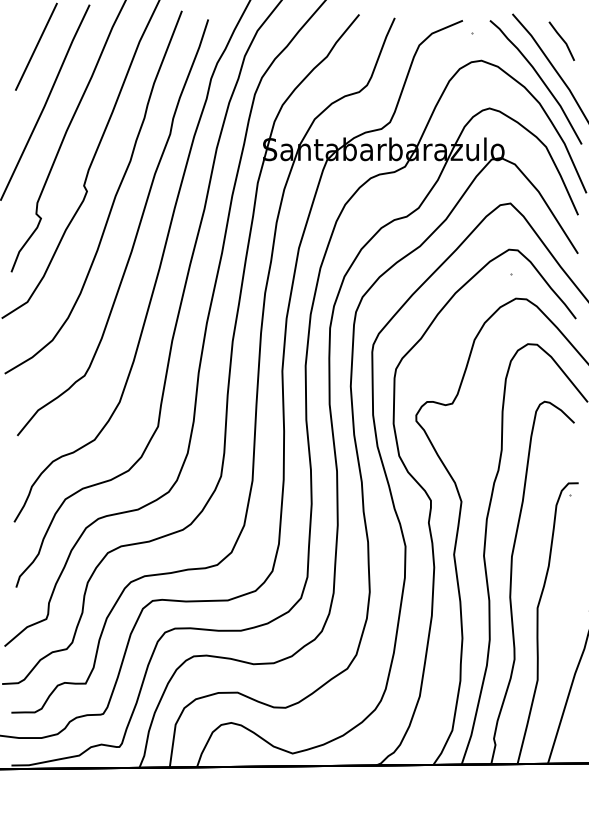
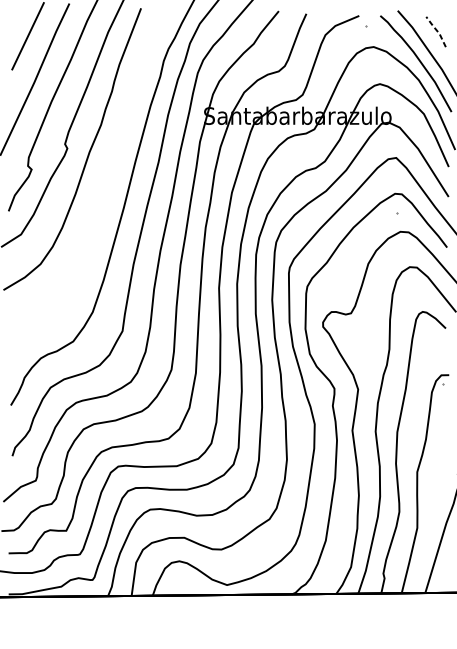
line: (563, 40) -> (437, 31), solid -> dashed
curve: (135, 234) -> (105, 181), removed

